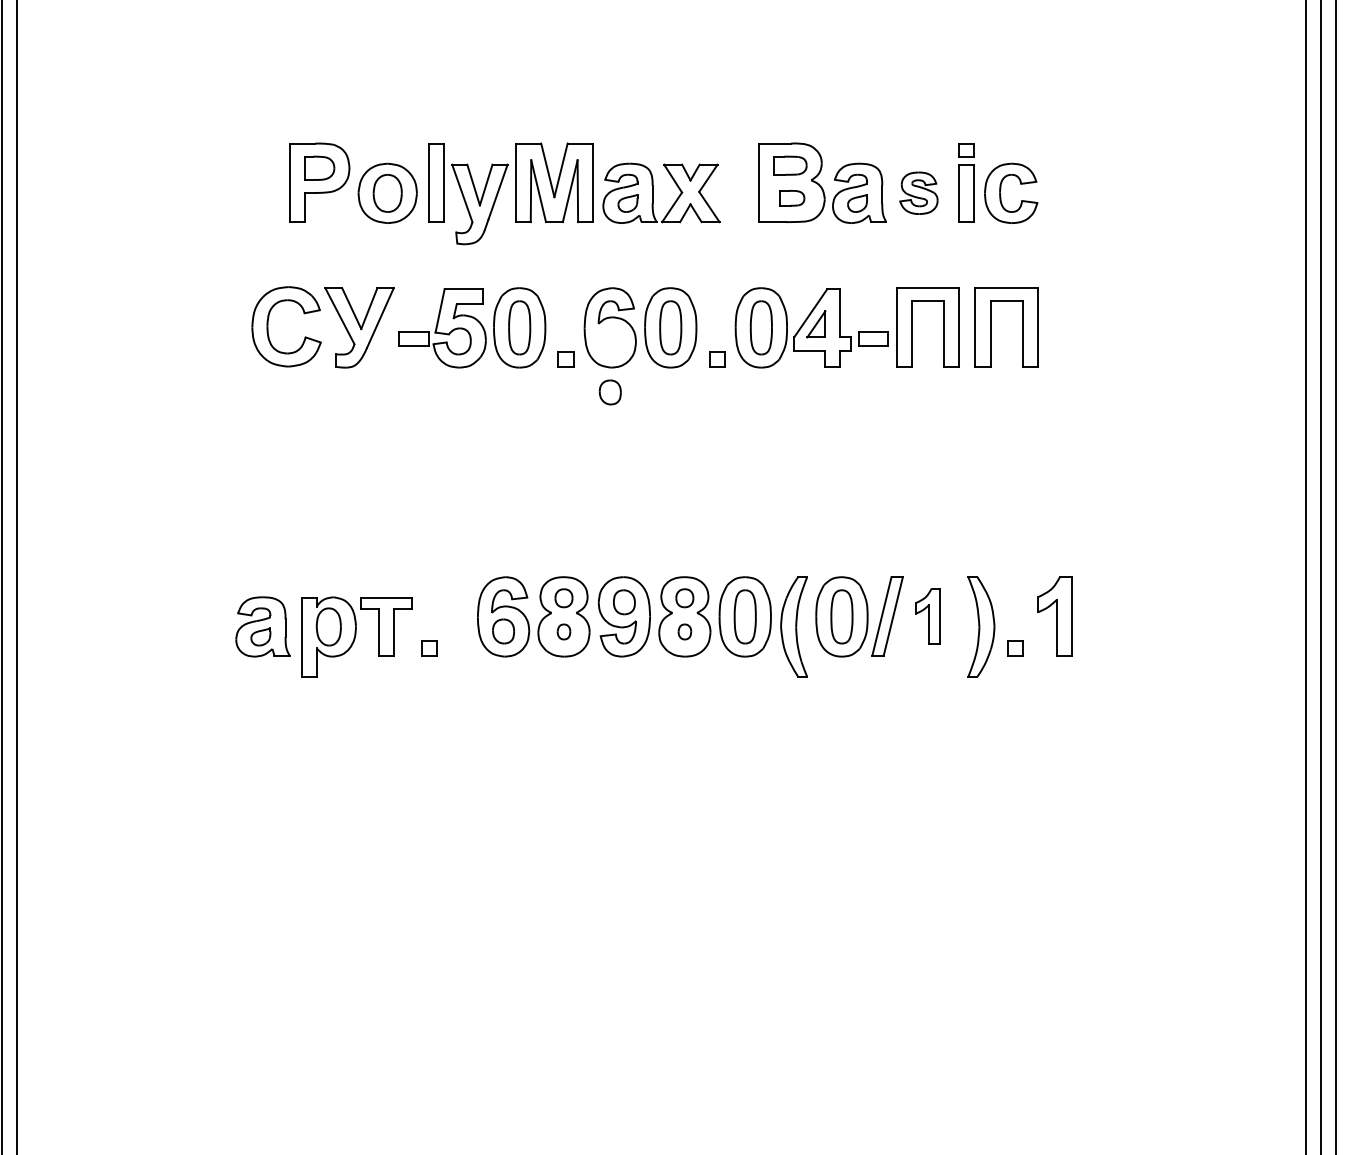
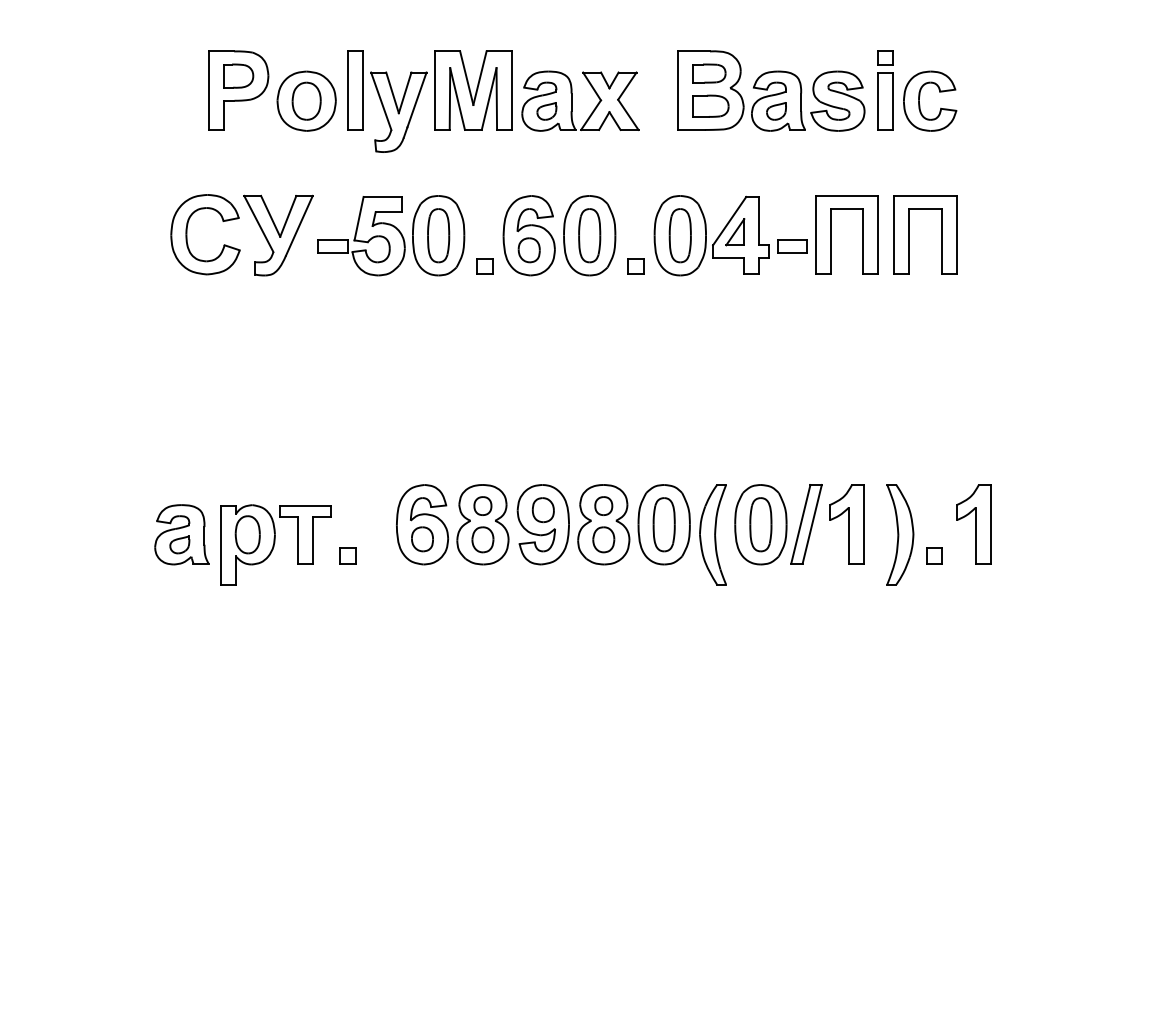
part: (918, 192) -> (837, 100), size x1.43
part: (791, 197) -> (710, 105), size x1.43
part: (609, 392) -> (528, 250), moved
part: (927, 616) -> (846, 524), size x1.43
part: (563, 631) -> (482, 539), size x1.67
part: (684, 631) -> (603, 539), size x1.67

